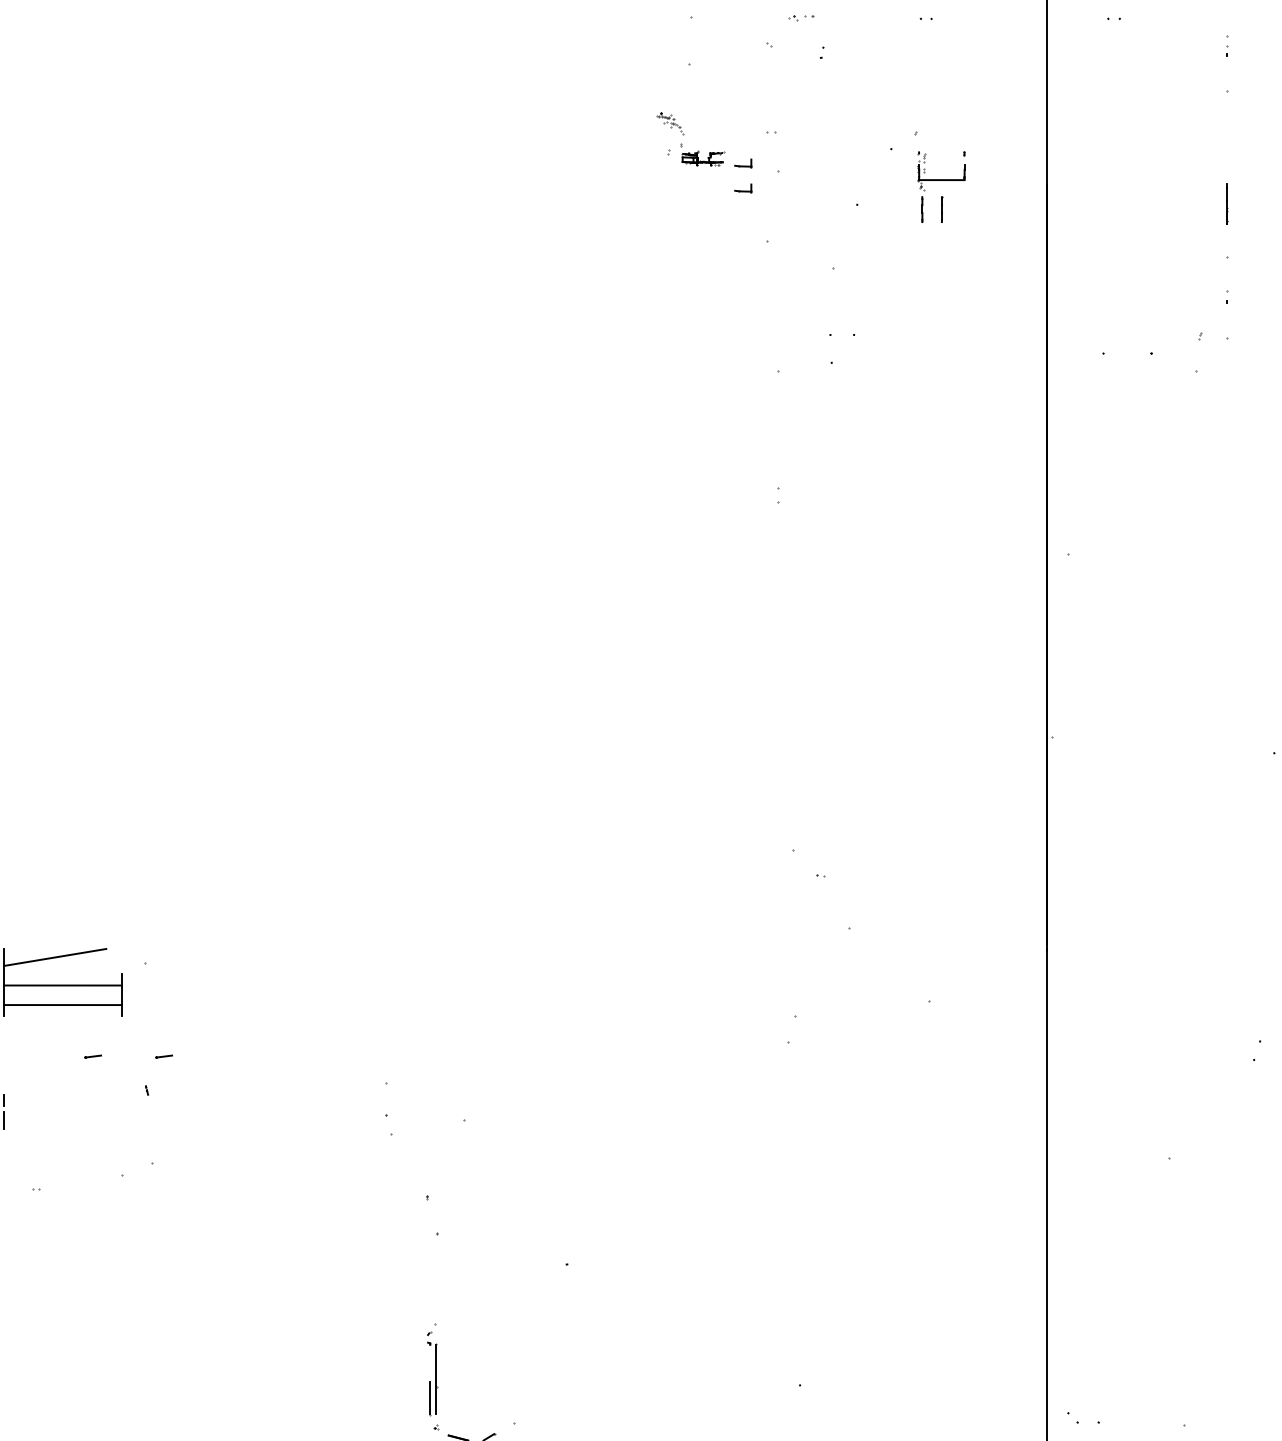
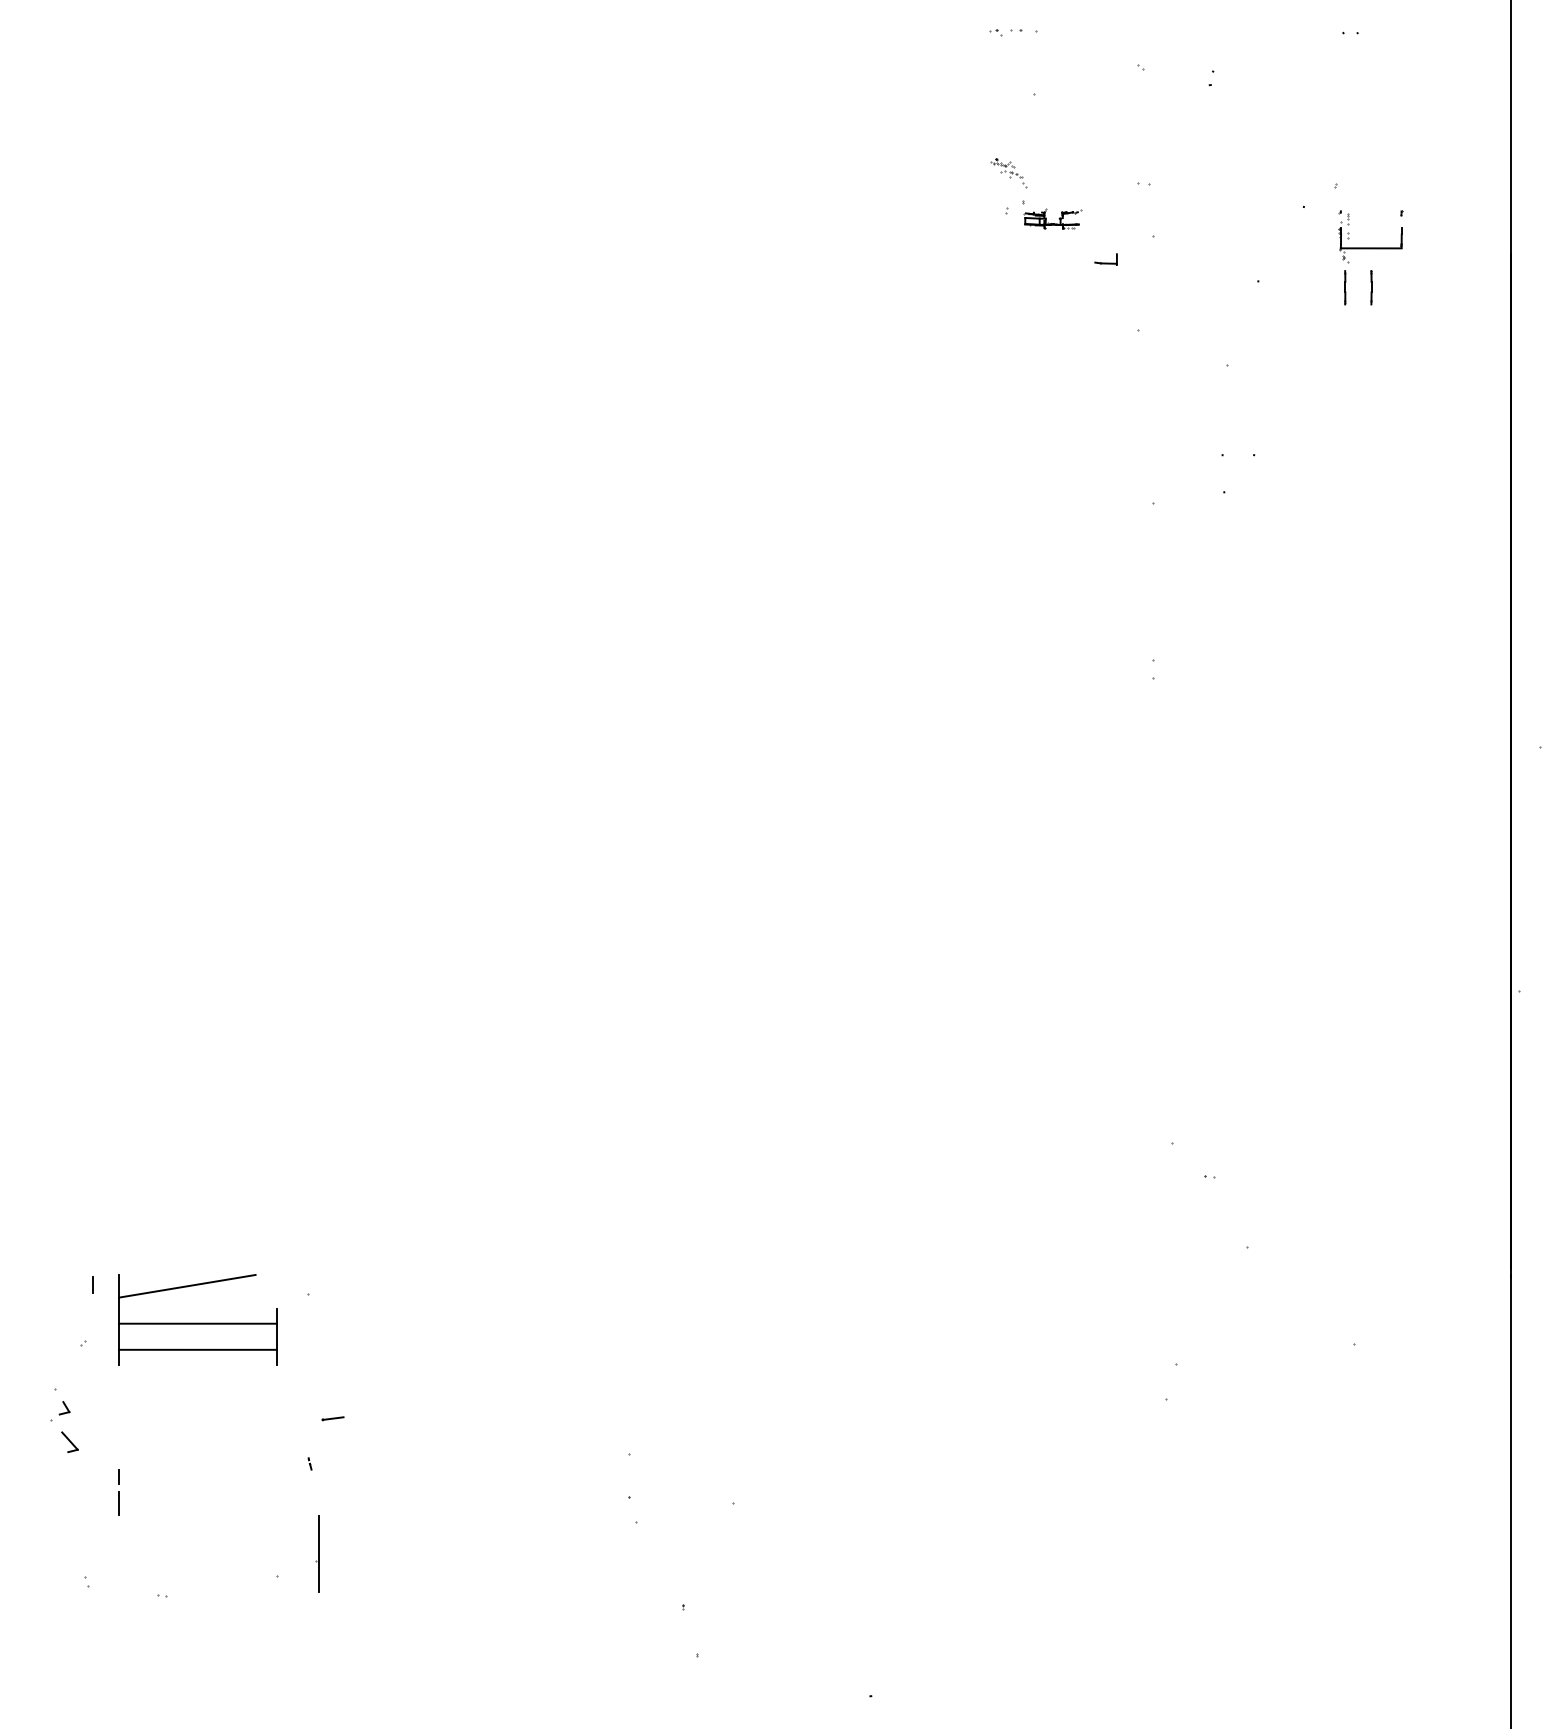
part: (801, 18) -> (1006, 32), moved
part: (743, 163) -> (1106, 226), removed
line: (92, 1056) -> (237, 1418), removed
line: (153, 1157) -> (318, 1553), added

